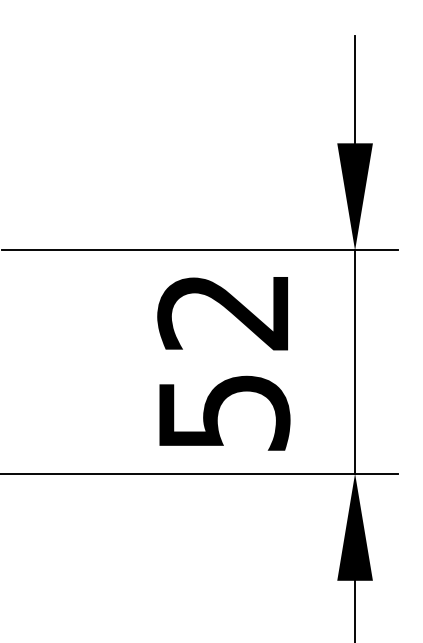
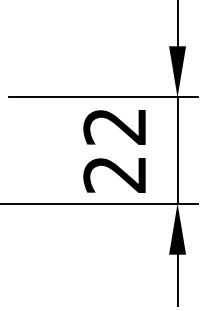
text: (222, 412) -> (114, 174), 52 -> 22

